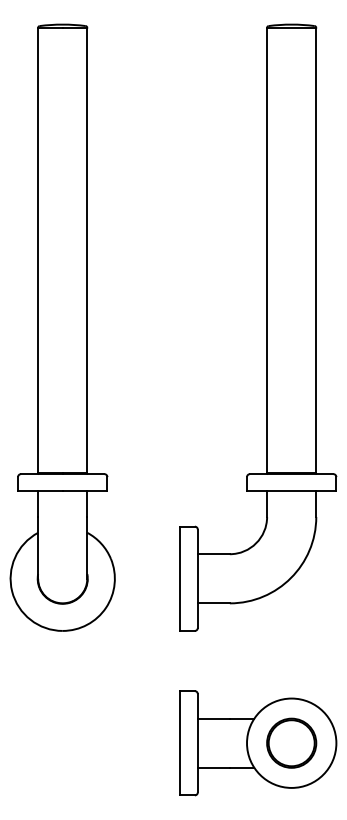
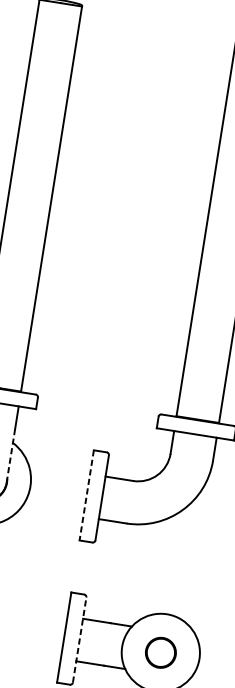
line: (87, 547) -> (11, 455), solid -> dashed
line: (179, 579) -> (86, 495), solid -> dashed
line: (197, 742) -> (79, 639), solid -> dashed
part: (291, 742) -> (160, 652), size x0.7

